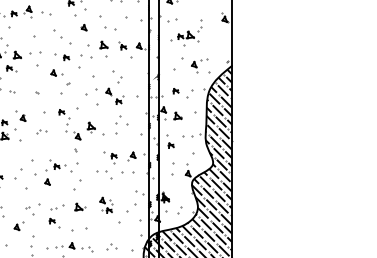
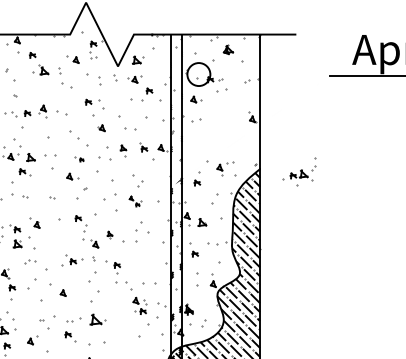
part: (186, 32) -> (299, 171), moved
part: (104, 48) -> (123, 150), size x0.7
part: (62, 56) -> (79, 159), size x0.6
part: (176, 90) -> (197, 182), moved
part: (115, 96) -> (135, 201), size x0.6
part: (90, 127) -> (109, 234), size x0.6
part: (42, 131) -> (30, 261), moved
part: (131, 156) -> (152, 265), removed
part: (109, 158) -> (112, 267), moved
part: (56, 165) -> (72, 260), moved
part: (105, 204) -> (139, 305), moved
part: (79, 206) -> (97, 319), size x1.4

